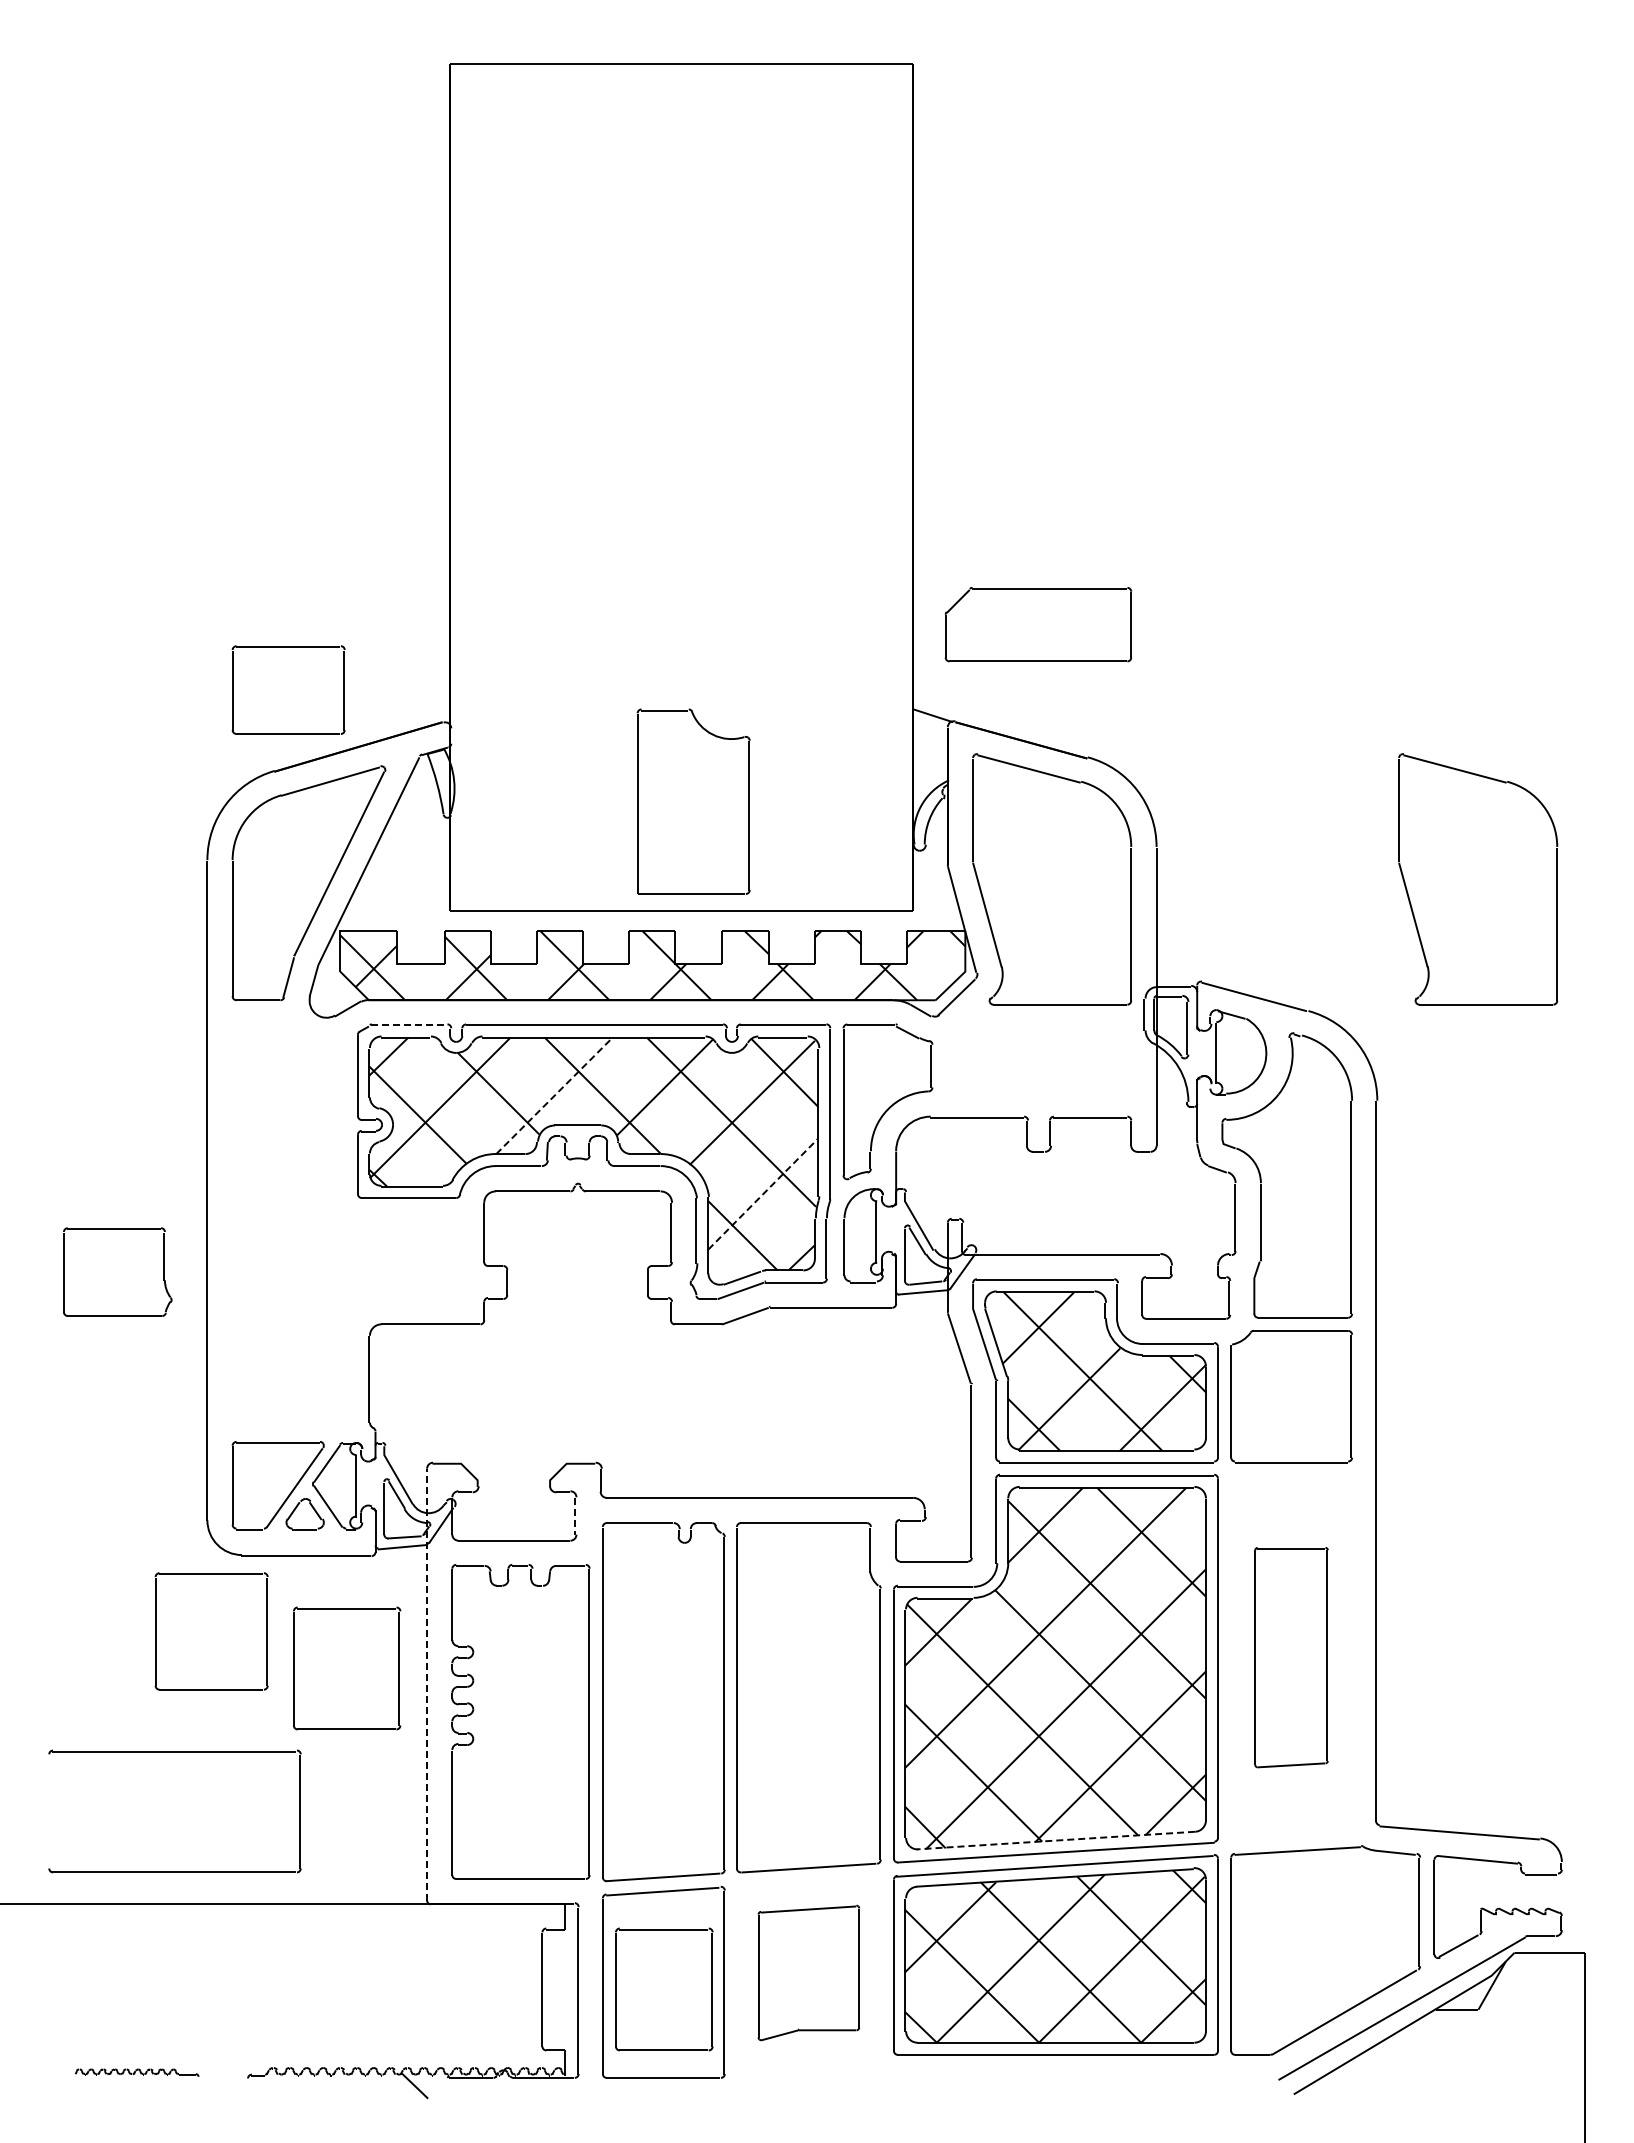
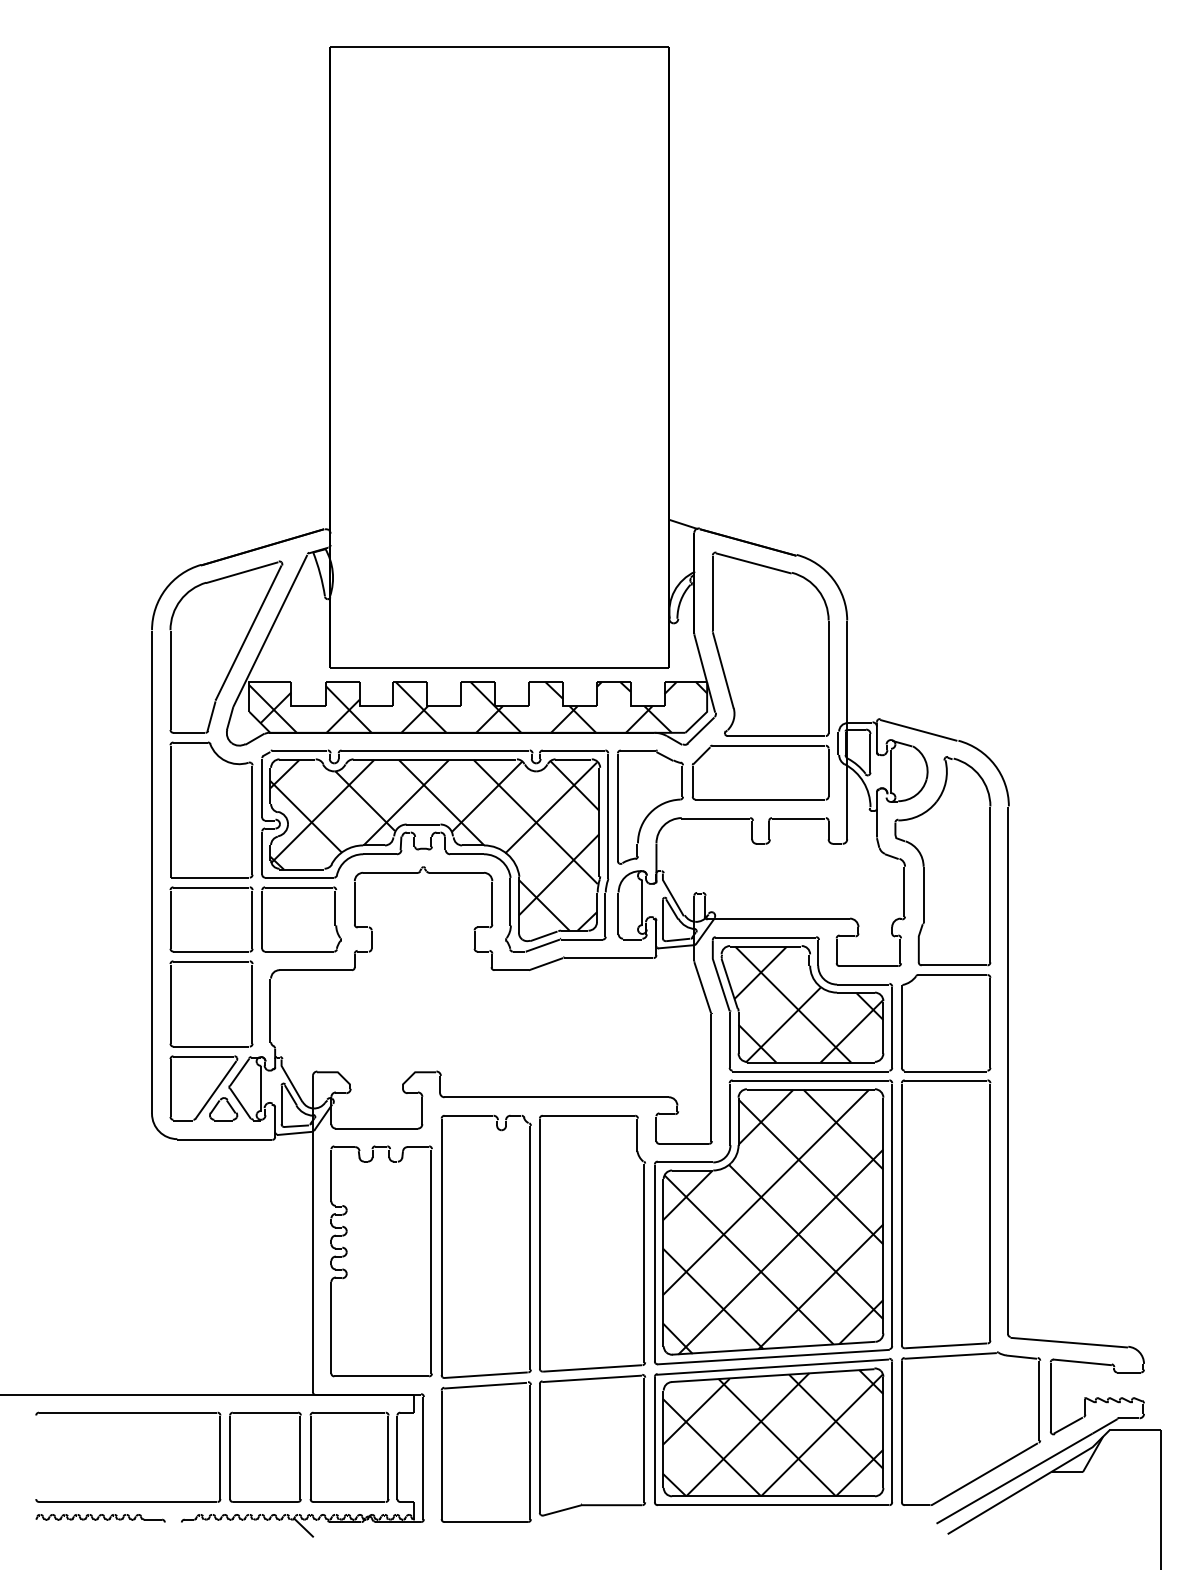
part: (1037, 624) -> (759, 772), moved
part: (288, 647) -> (211, 888), moved
part: (638, 801) -> (171, 809), moved
part: (1409, 896) -> (1032, 656), removed
line: (409, 1025) -> (300, 751), dashed -> solid
line: (554, 1095) -> (406, 802), dashed -> solid
line: (763, 1193) -> (559, 874), dashed -> solid
part: (117, 1229) -> (301, 888), moved
line: (575, 1516) -> (421, 1110), dashed -> solid
part: (156, 1631) -> (171, 1003), moved
part: (1291, 1657) -> (946, 1214), size x1.67
part: (347, 1668) -> (349, 1457), moved
line: (427, 1685) -> (313, 1234), dashed -> solid
part: (174, 1752) -> (127, 1414), moved
line: (1055, 1840) -> (773, 1348), dashed -> solid
part: (808, 1972) -> (592, 1444), size x1.43
part: (664, 1989) -> (265, 1457), moved
part: (136, 2072) -> (100, 1518), size x1.43

